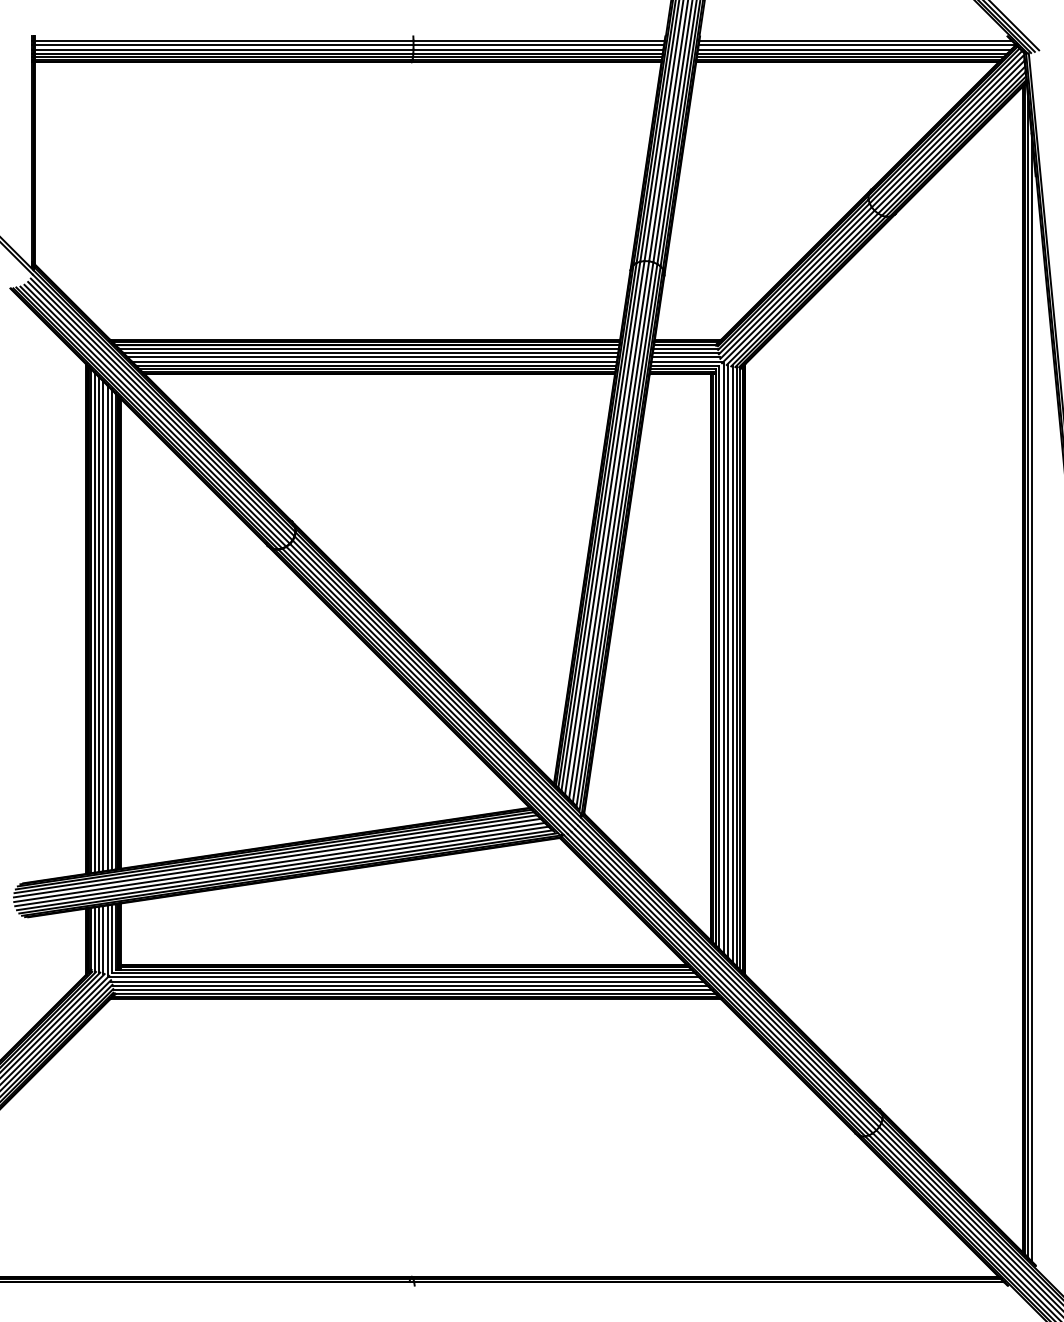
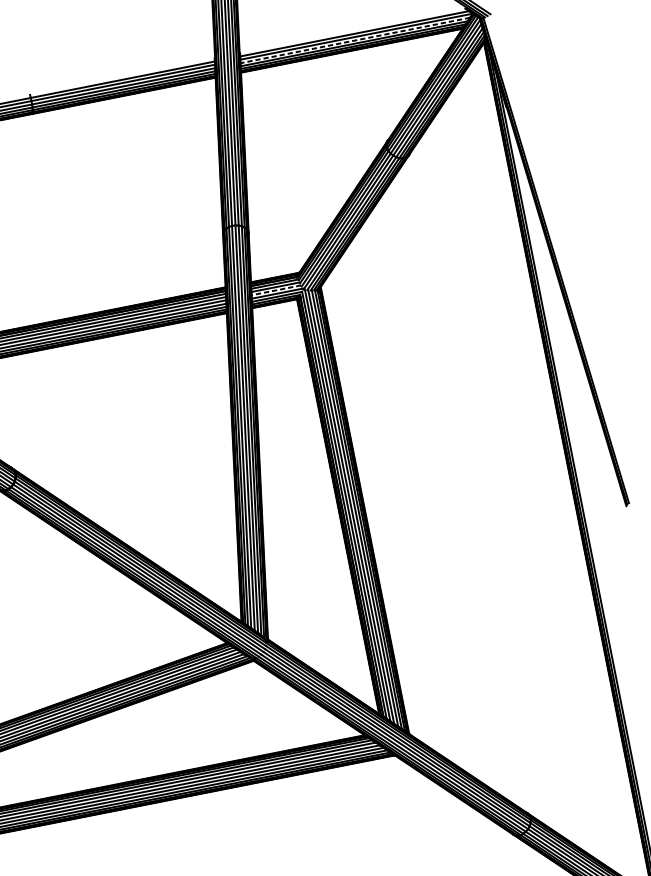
line: (854, 49) -> (355, 40), solid -> dashed
line: (686, 357) -> (276, 290), solid -> dashed

